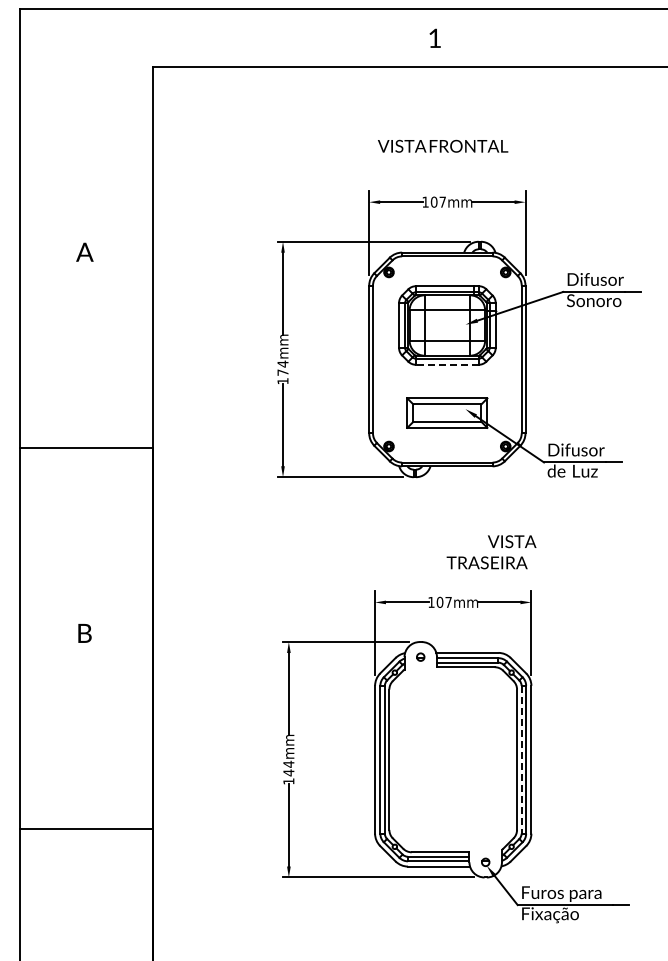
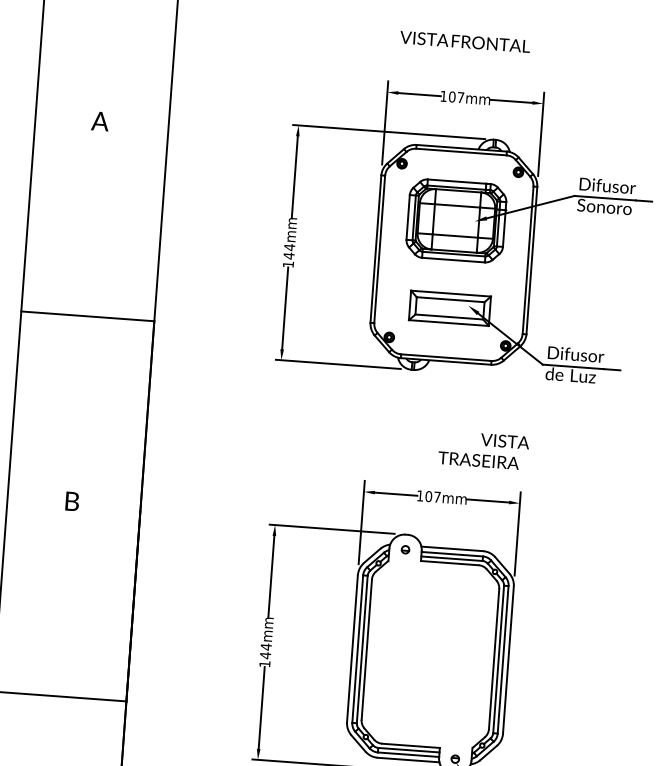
line: (447, 364) -> (453, 259), dashed -> solid
text: (282, 372) -> (288, 255), 174mm -> 144mm
line: (521, 759) -> (498, 659), dashed -> solid

